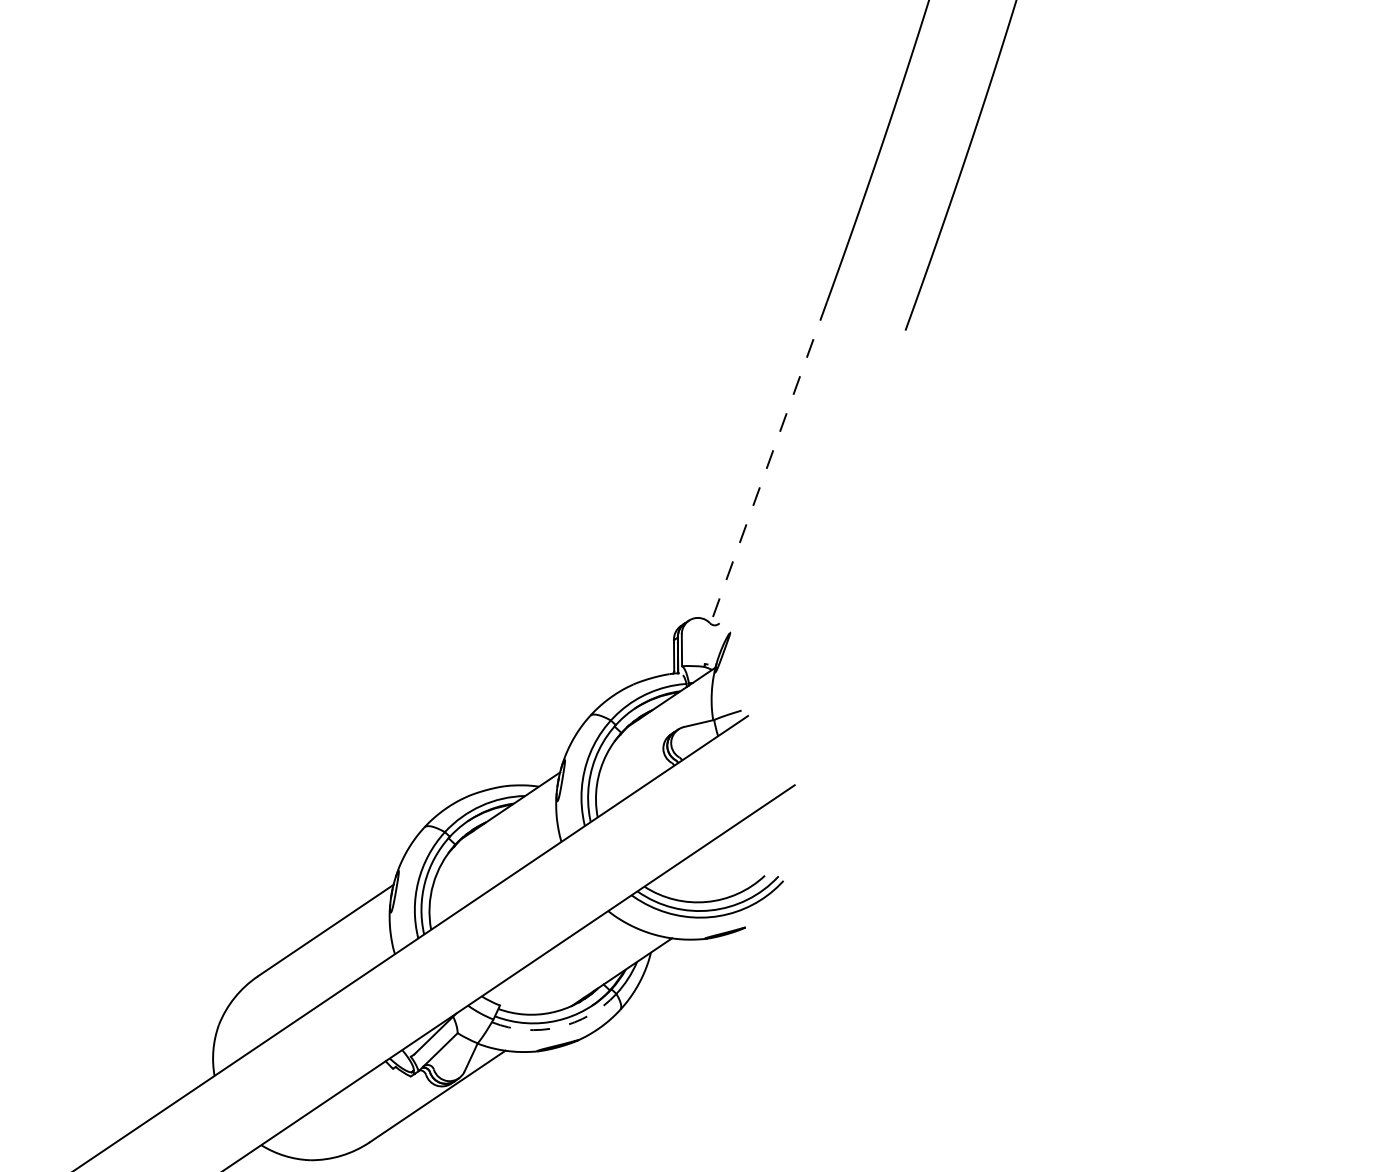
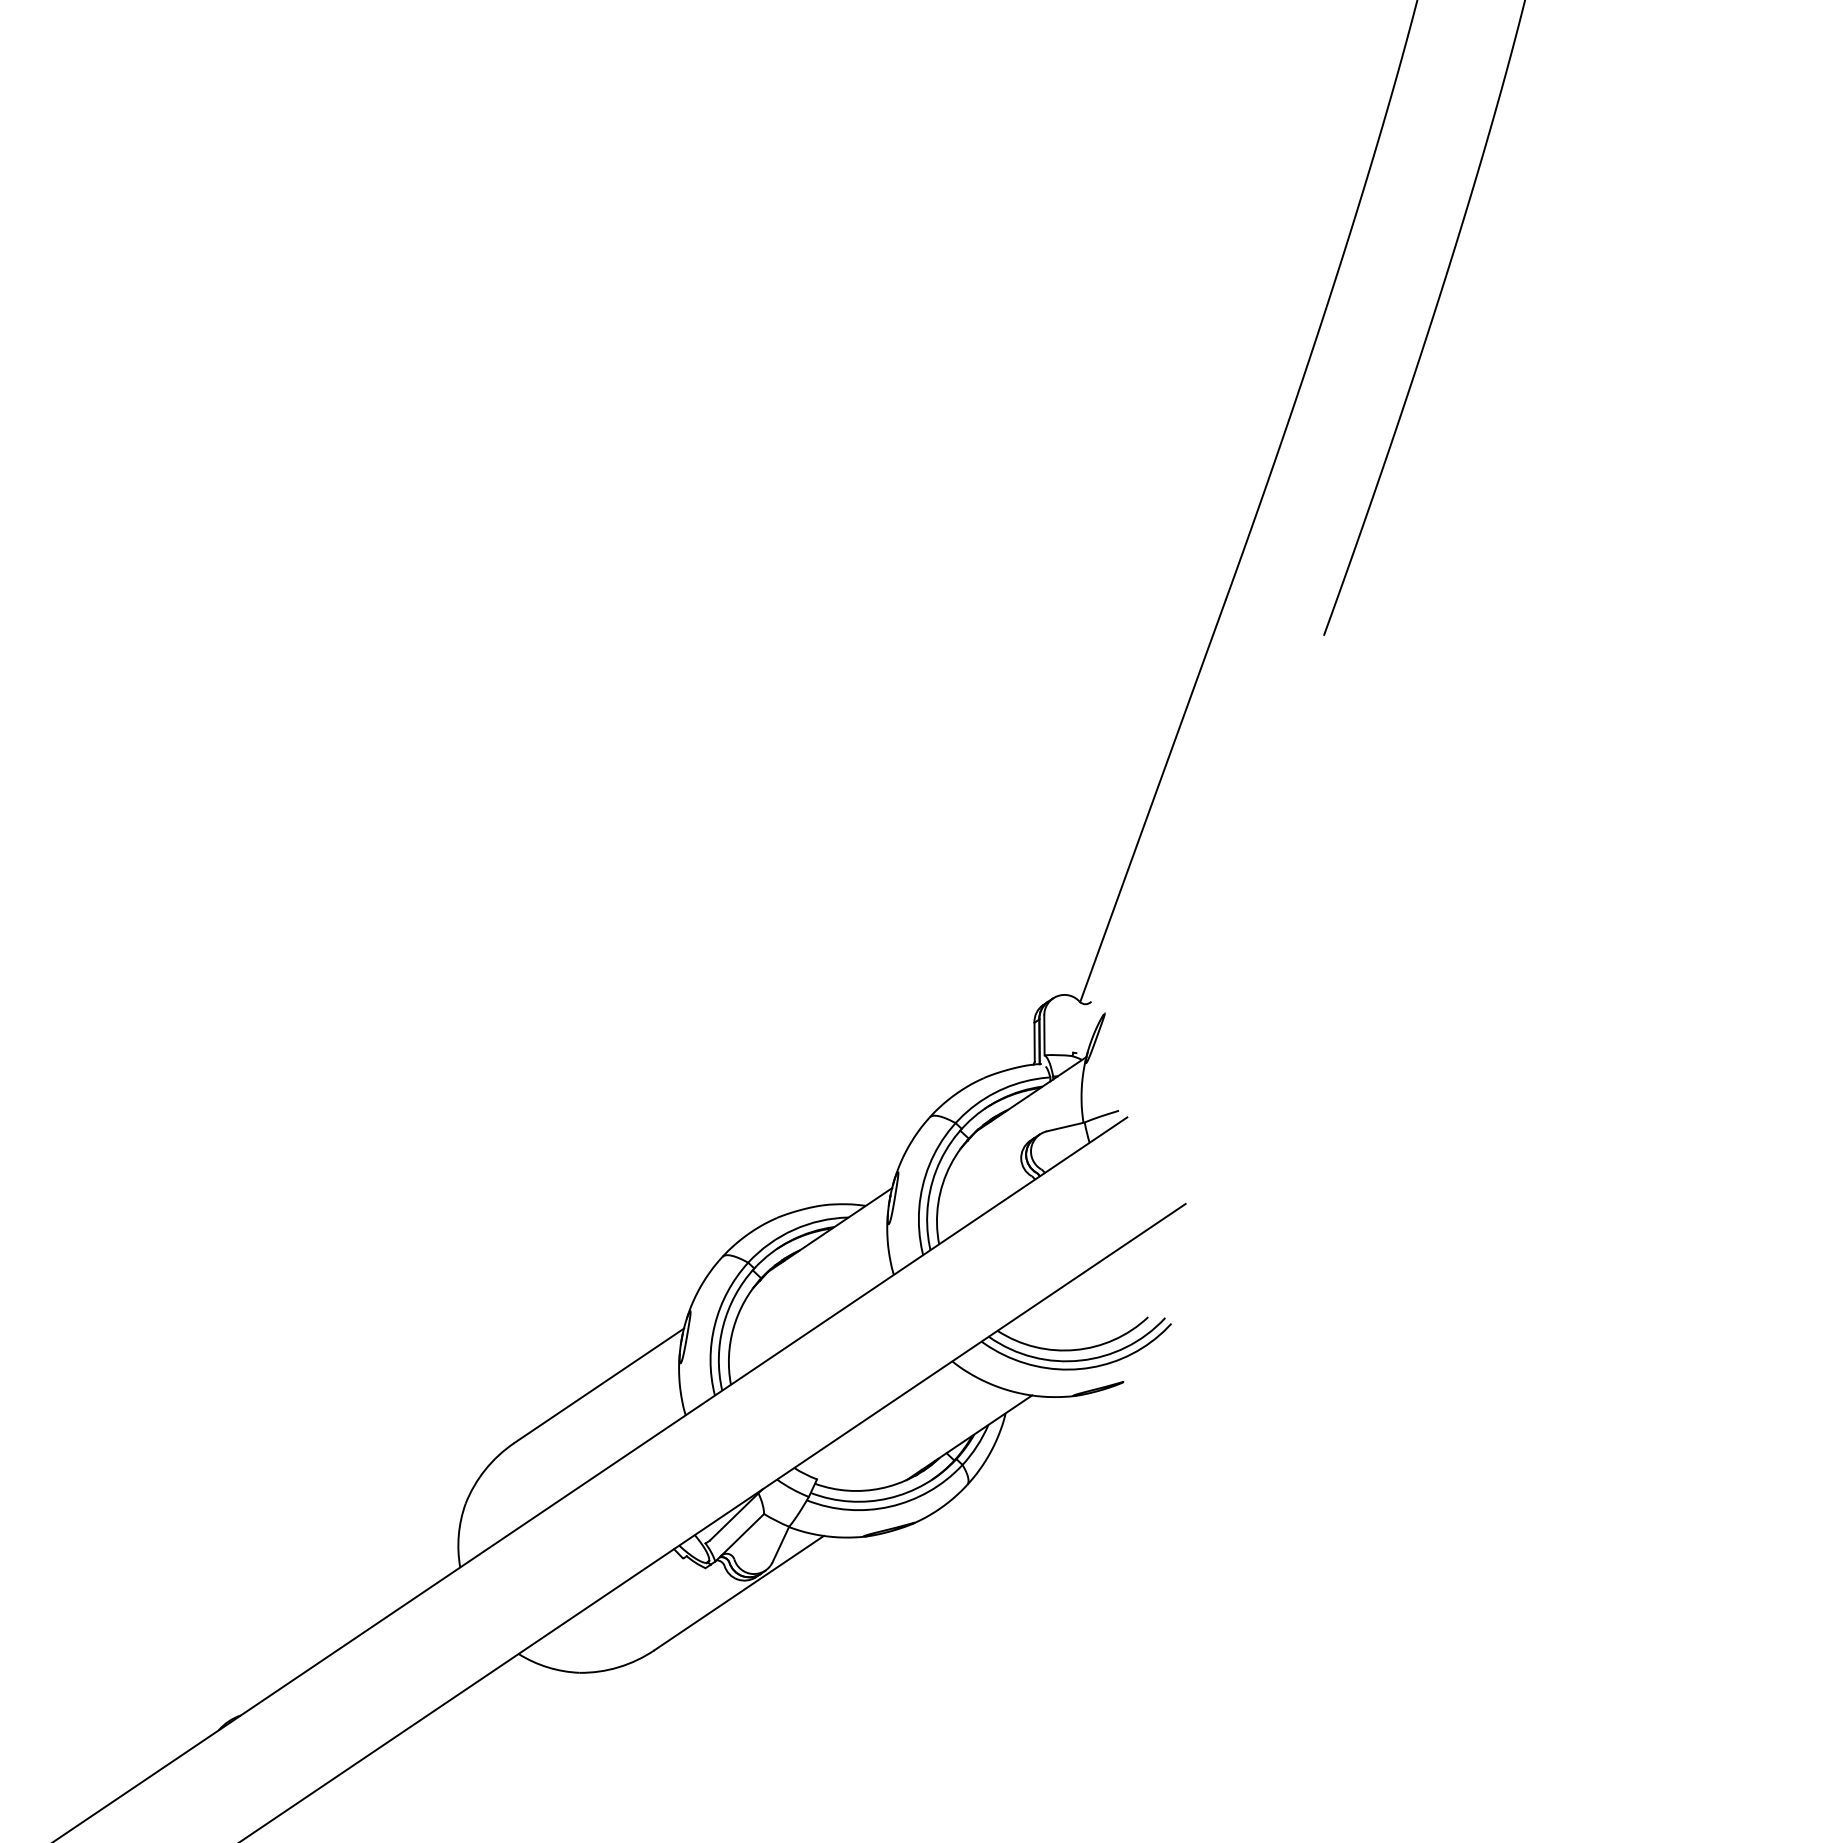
line: (768, 463) -> (1152, 801), dashed -> solid
arc: (558, 1027) -> (890, 1506), dashed -> solid

